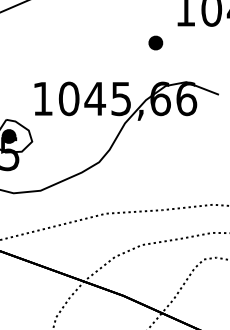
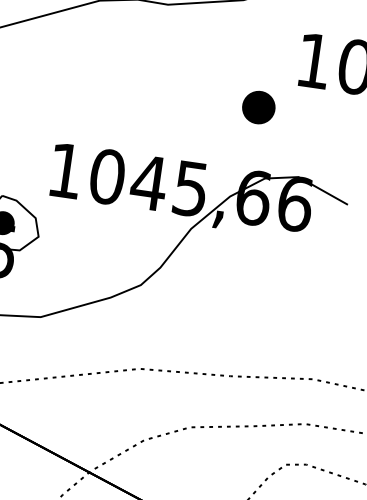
part: (155, 42) -> (258, 106), size x1.4

